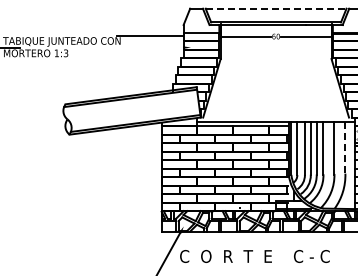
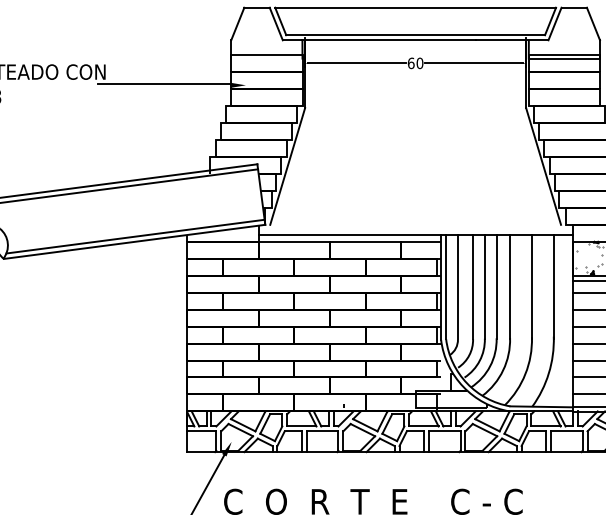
line: (276, 8) -> (416, 7), dashed -> solid
line: (149, 36) -> (163, 85), moved
line: (345, 149) -> (554, 288), dashed -> solid

